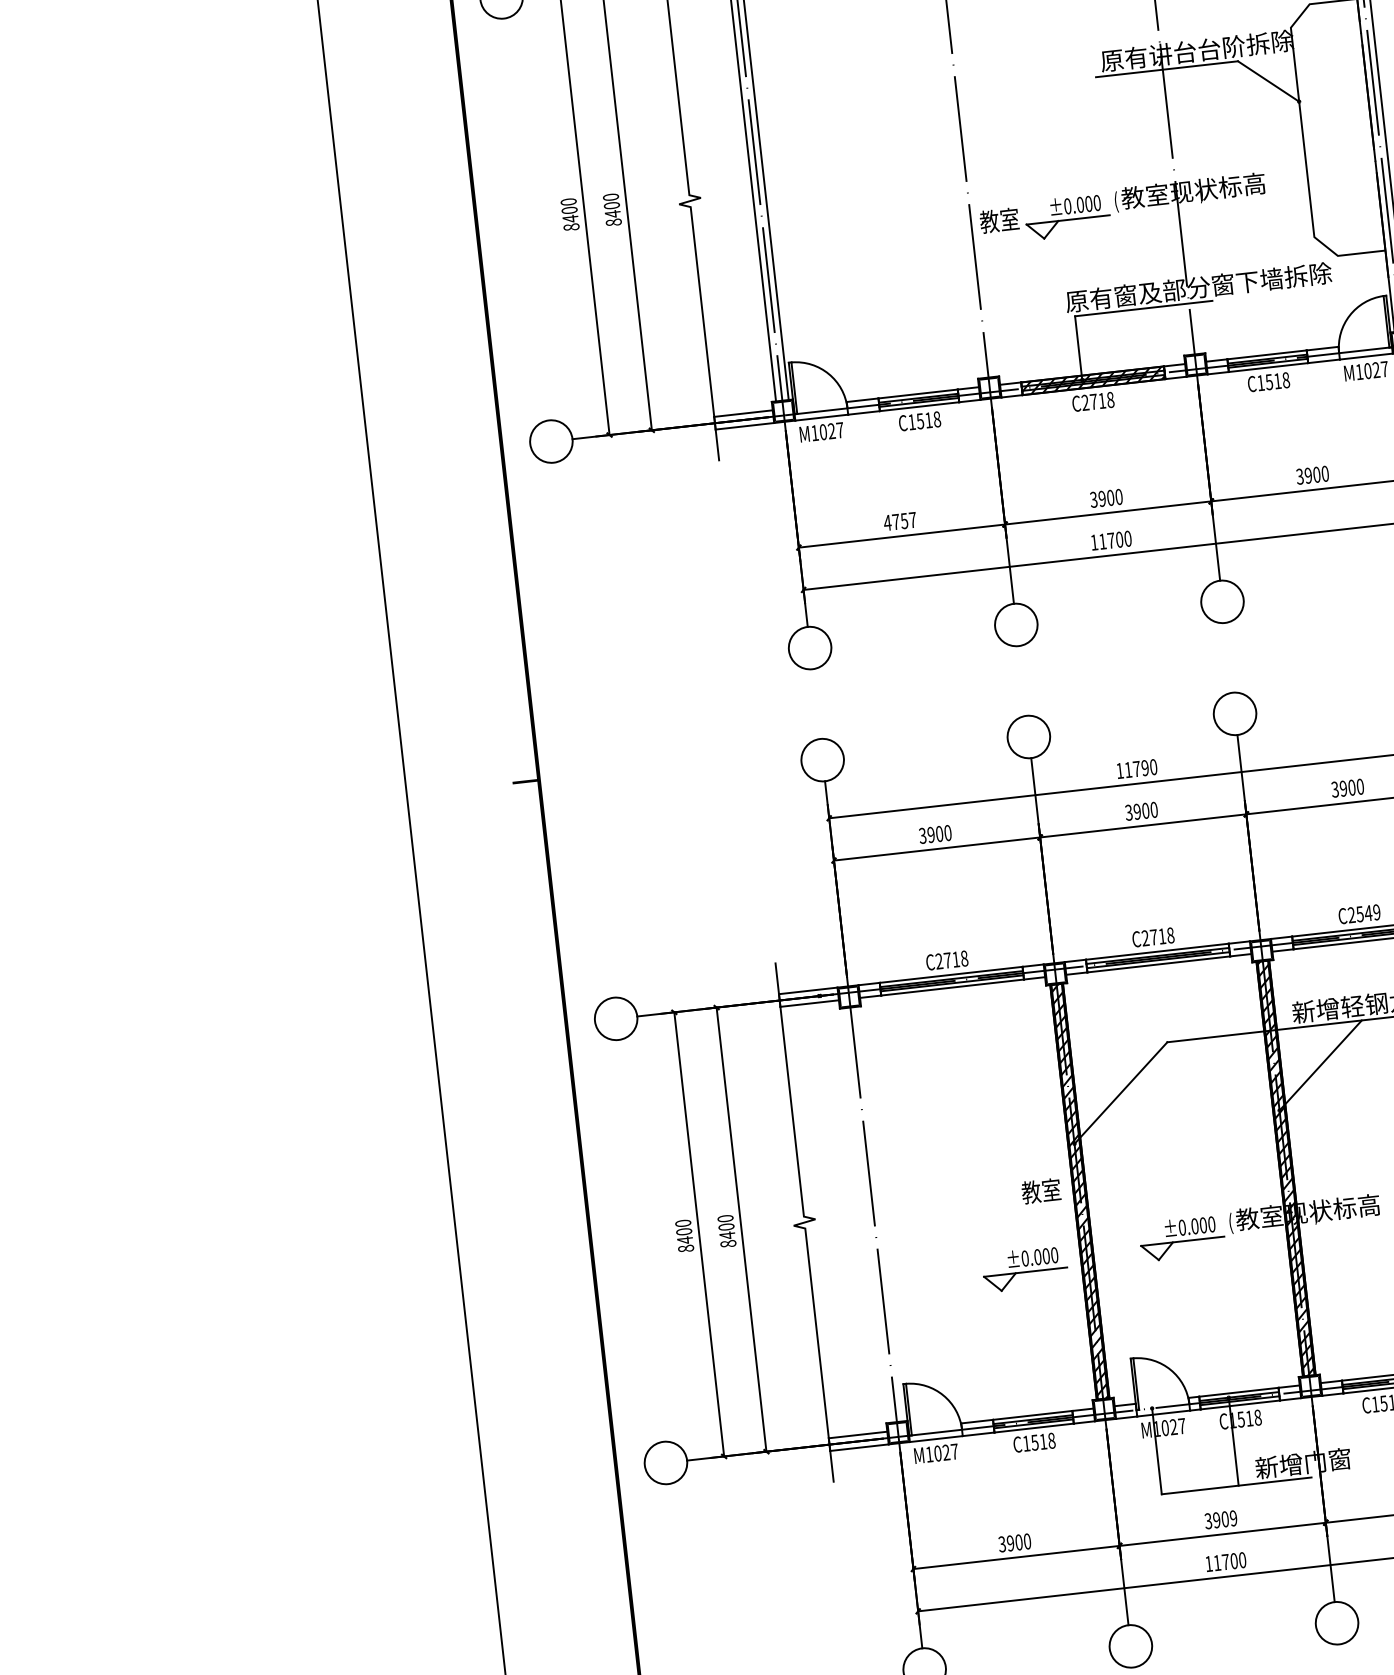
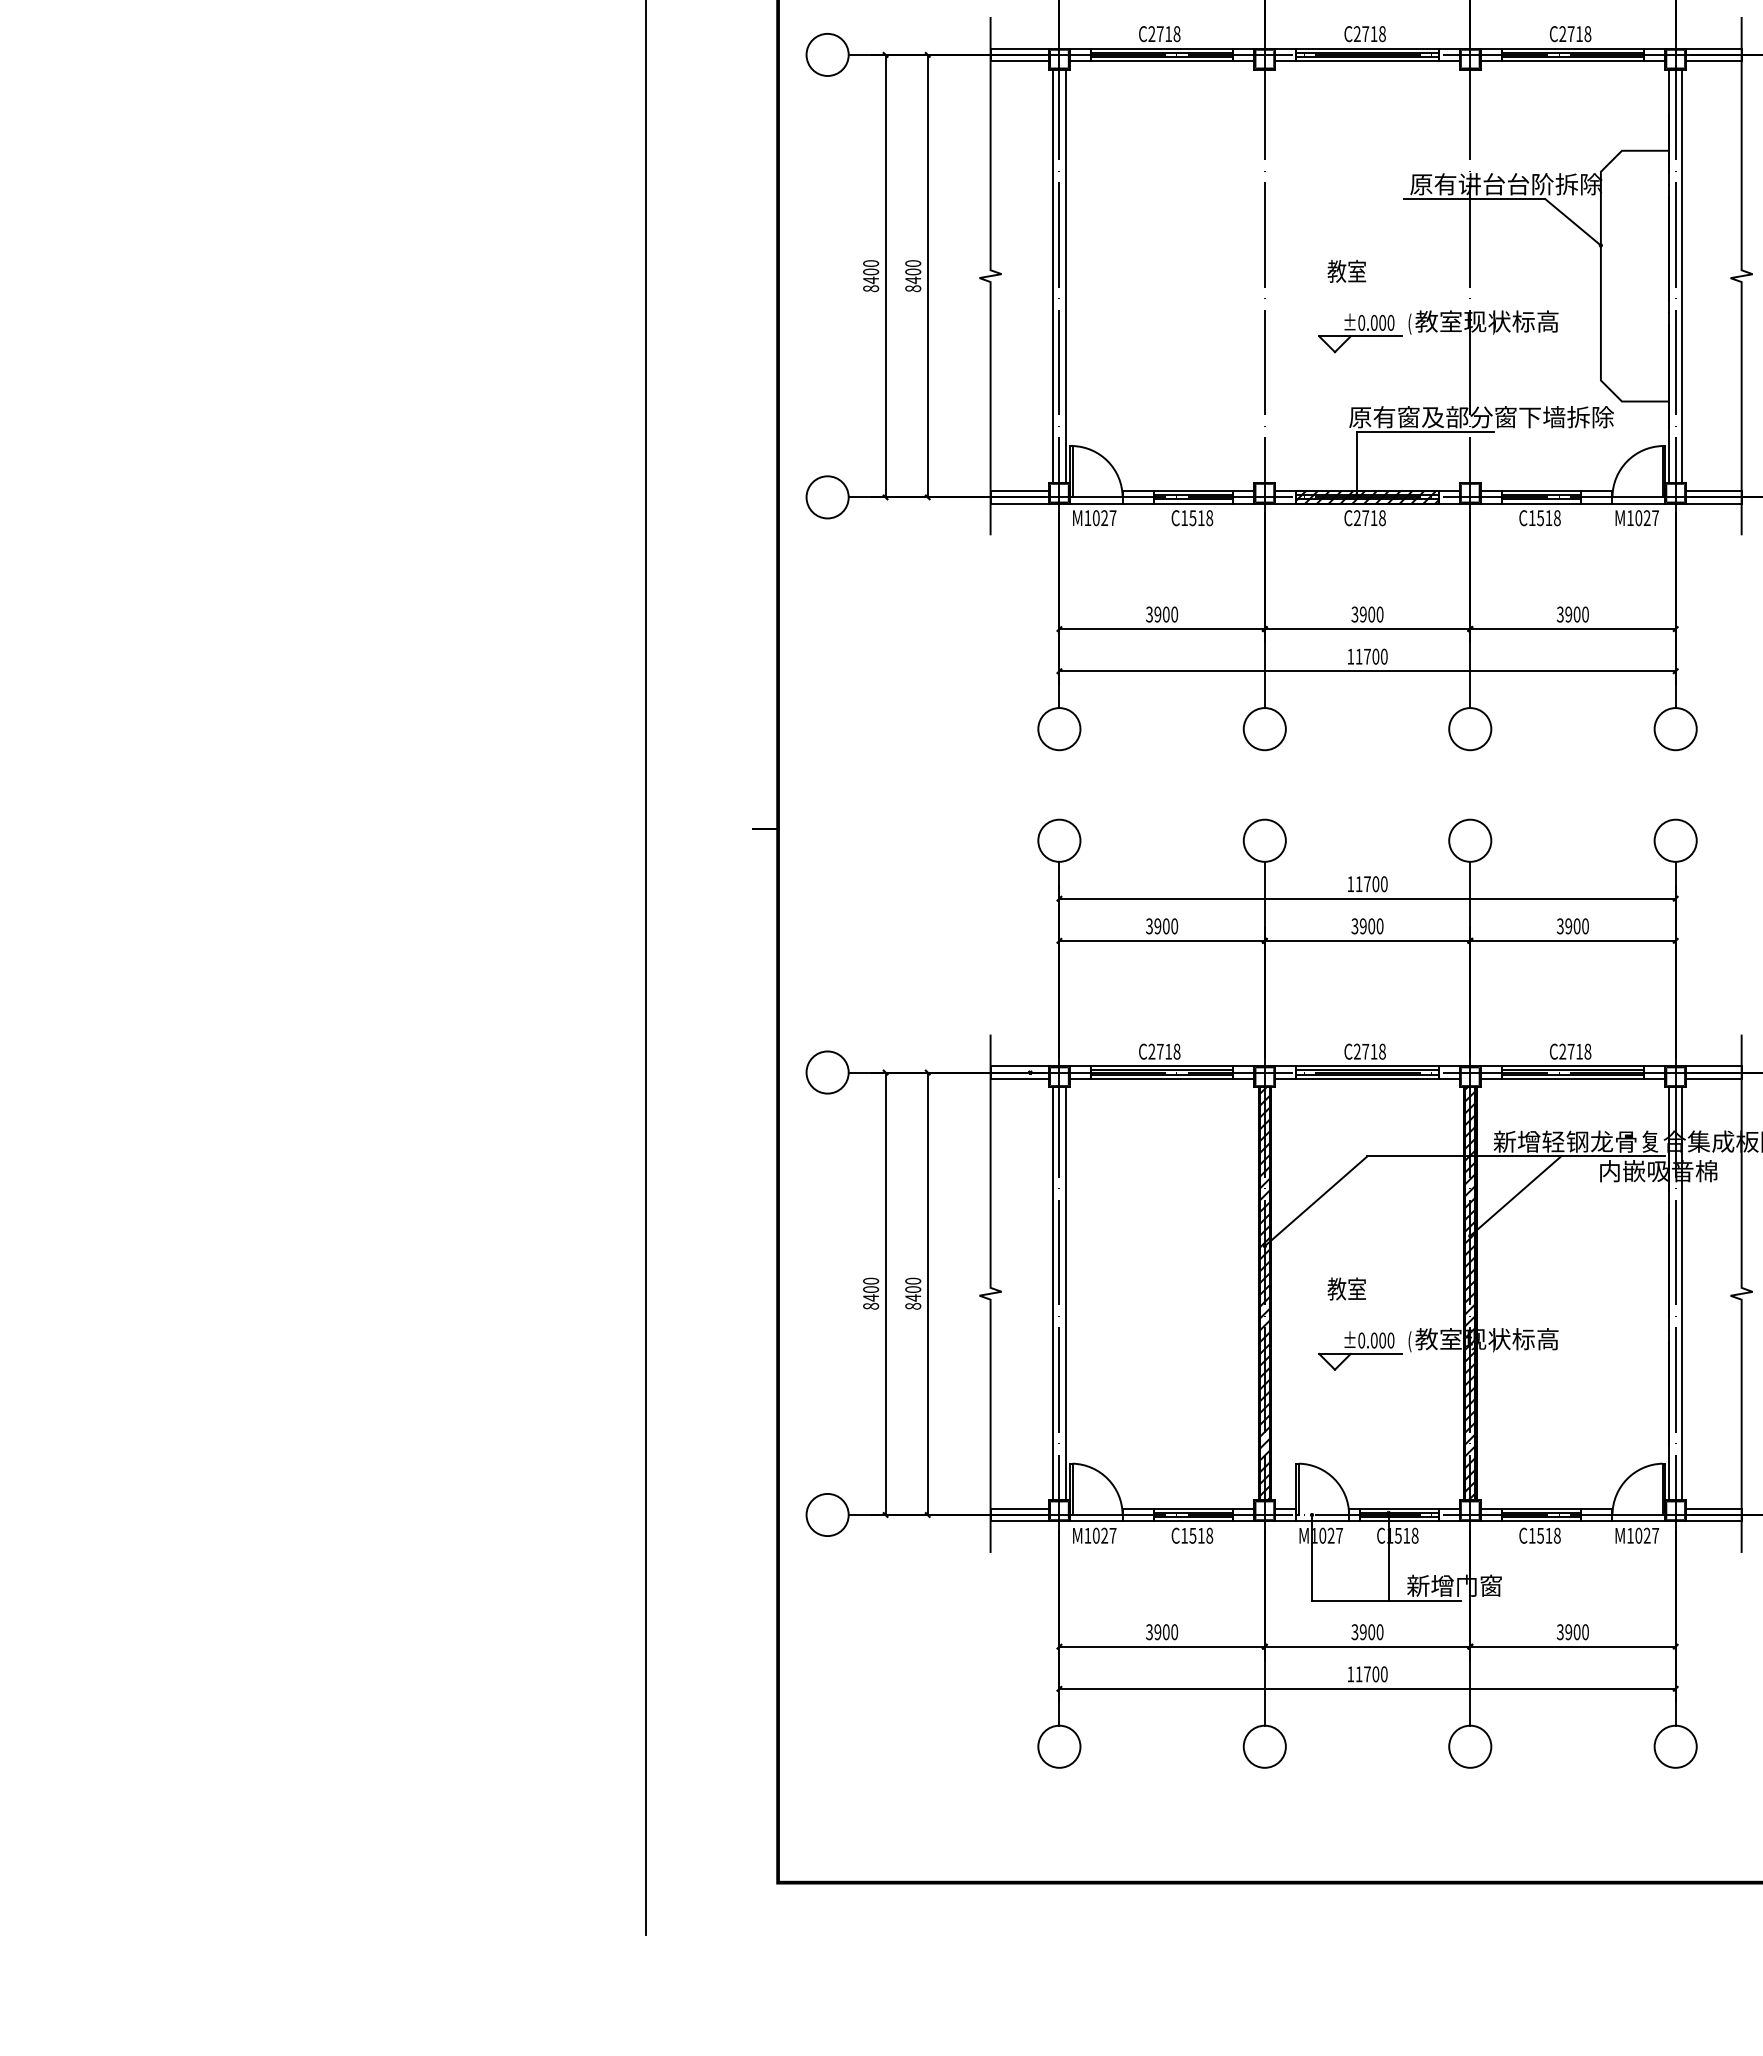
text: (998, 219) -> (1346, 270), moved
text: (899, 521) -> (1161, 614), 4757 -> 3900
text: (1144, 768) -> (1375, 884), 11790 -> 11700
text: (1368, 913) -> (1579, 1051), C2549 -> C2718
text: (1040, 1190) -> (1346, 1288), moved
line: (879, 1213) -> (1065, 1293), added
line: (867, 1215) -> (1053, 1293), added
part: (1025, 1268) -> (1202, 1363), removed
text: (1233, 1518) -> (1379, 1632), 3909 -> 3900

